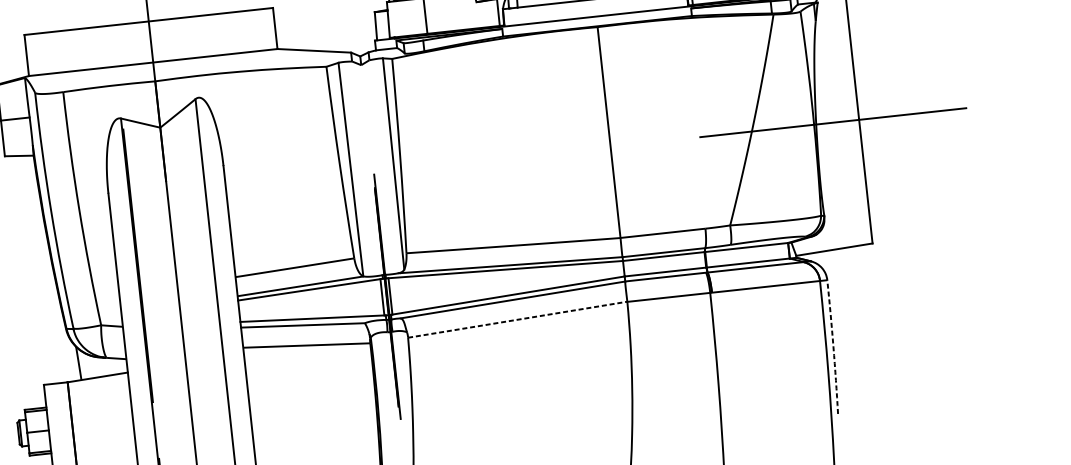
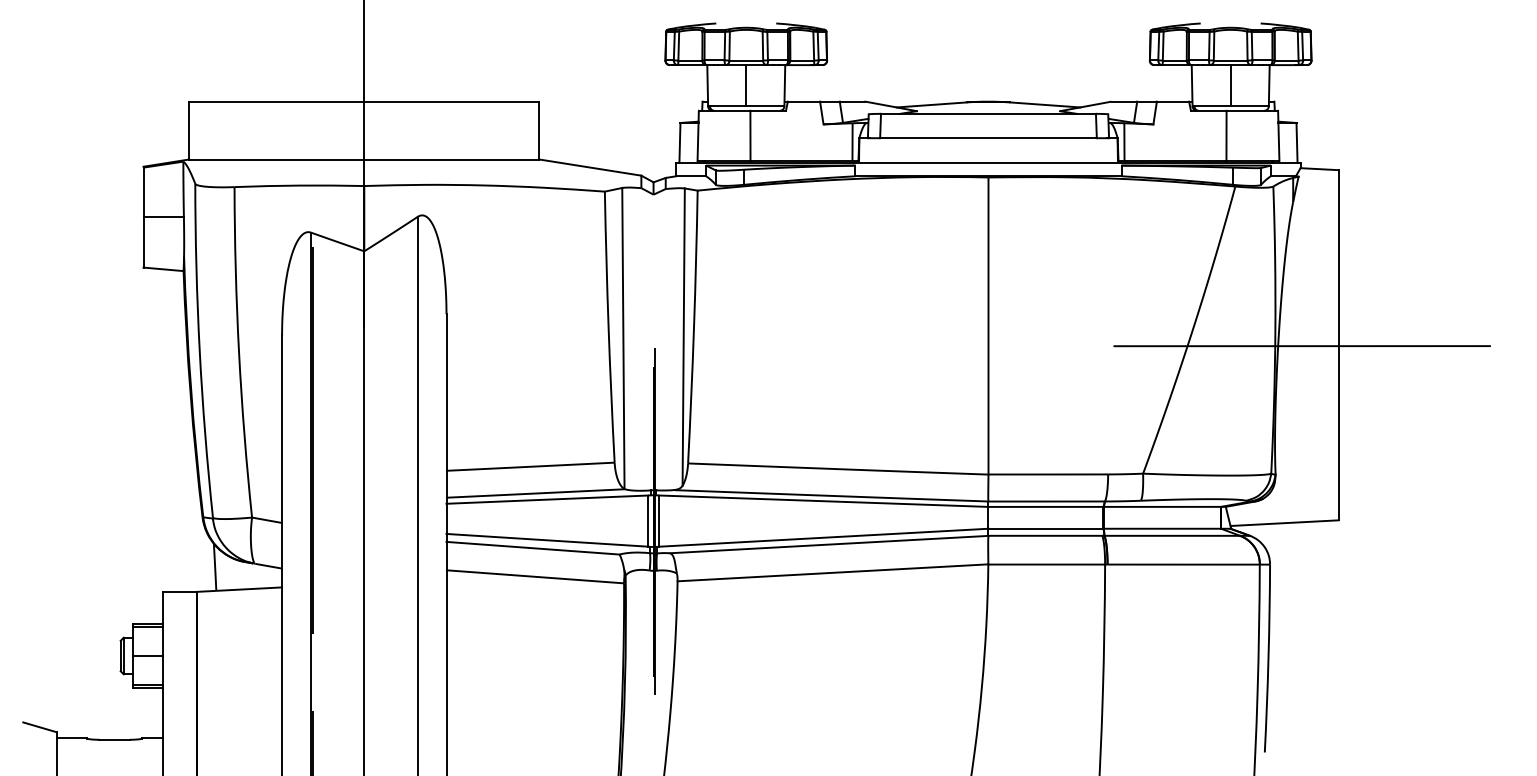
line: (517, 319) -> (832, 572), dashed -> solid
arc: (833, 346) -> (1268, 658), dashed -> solid

